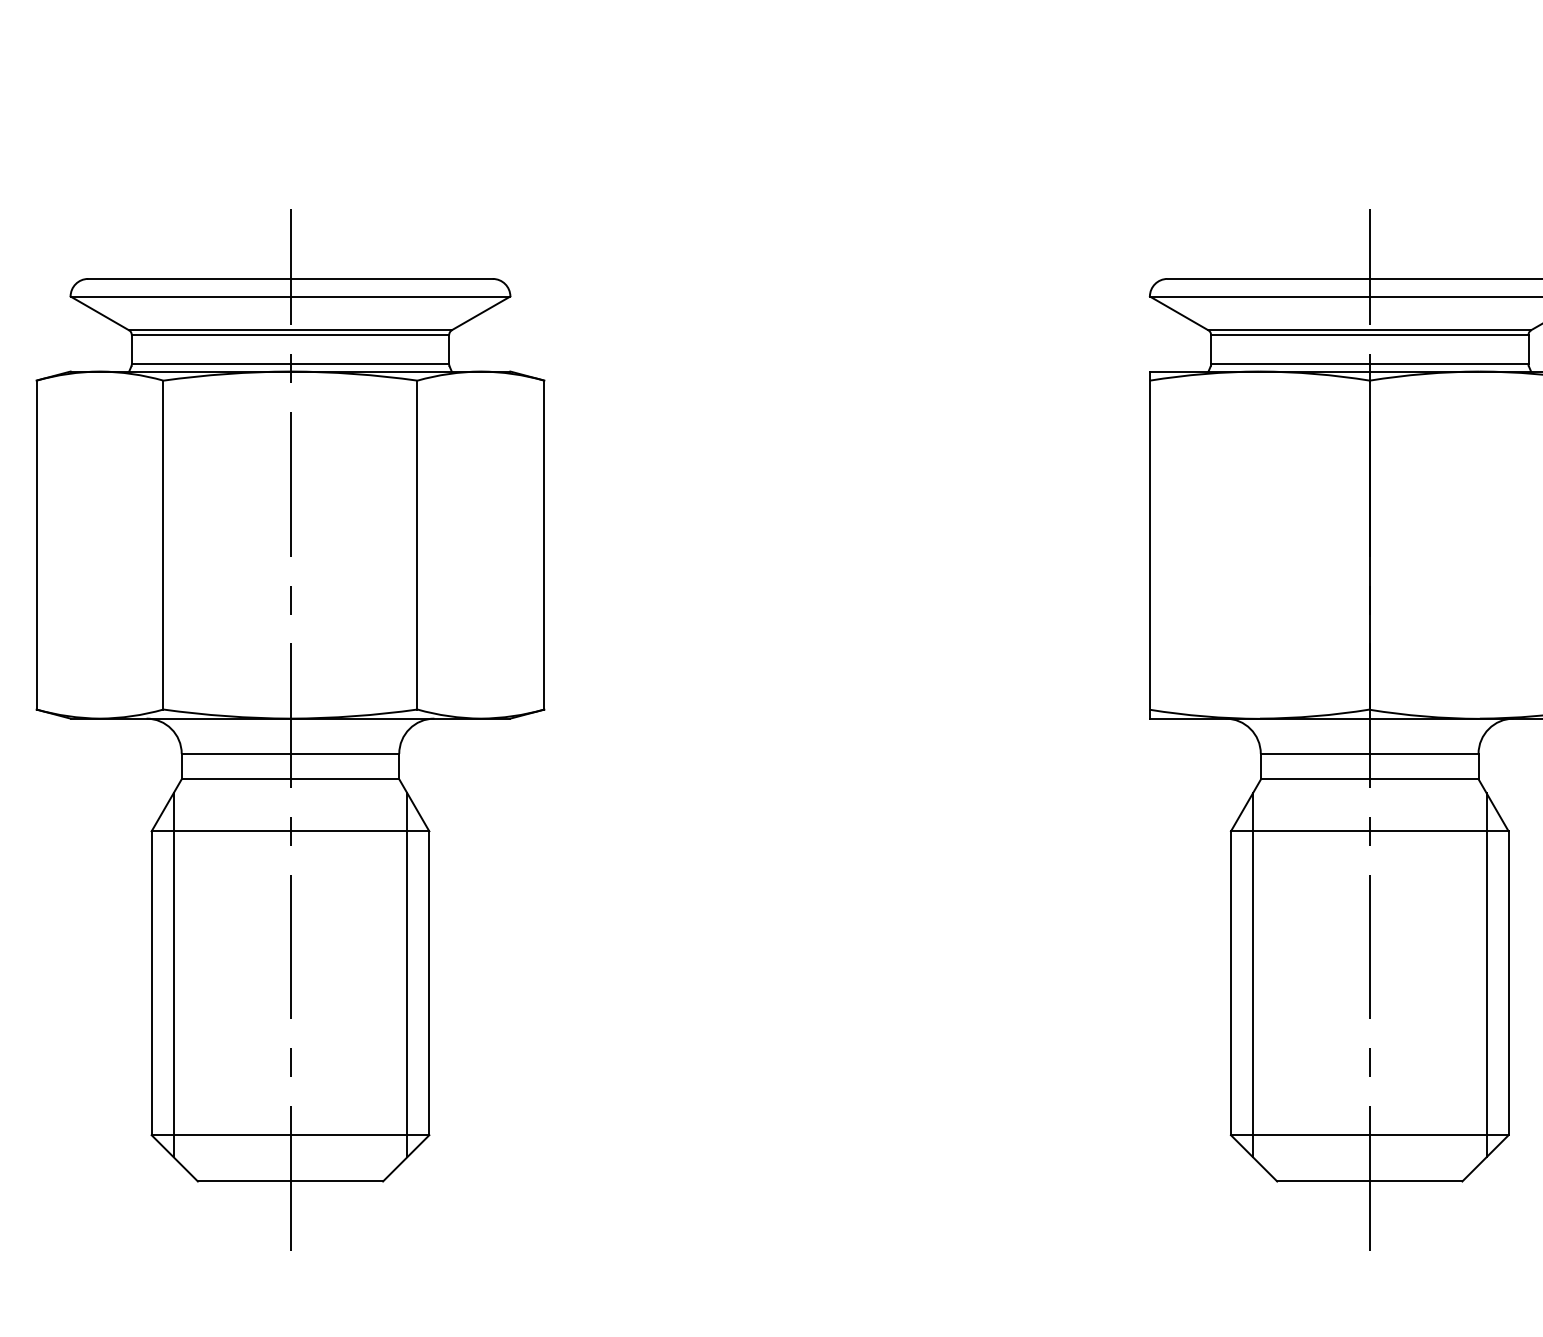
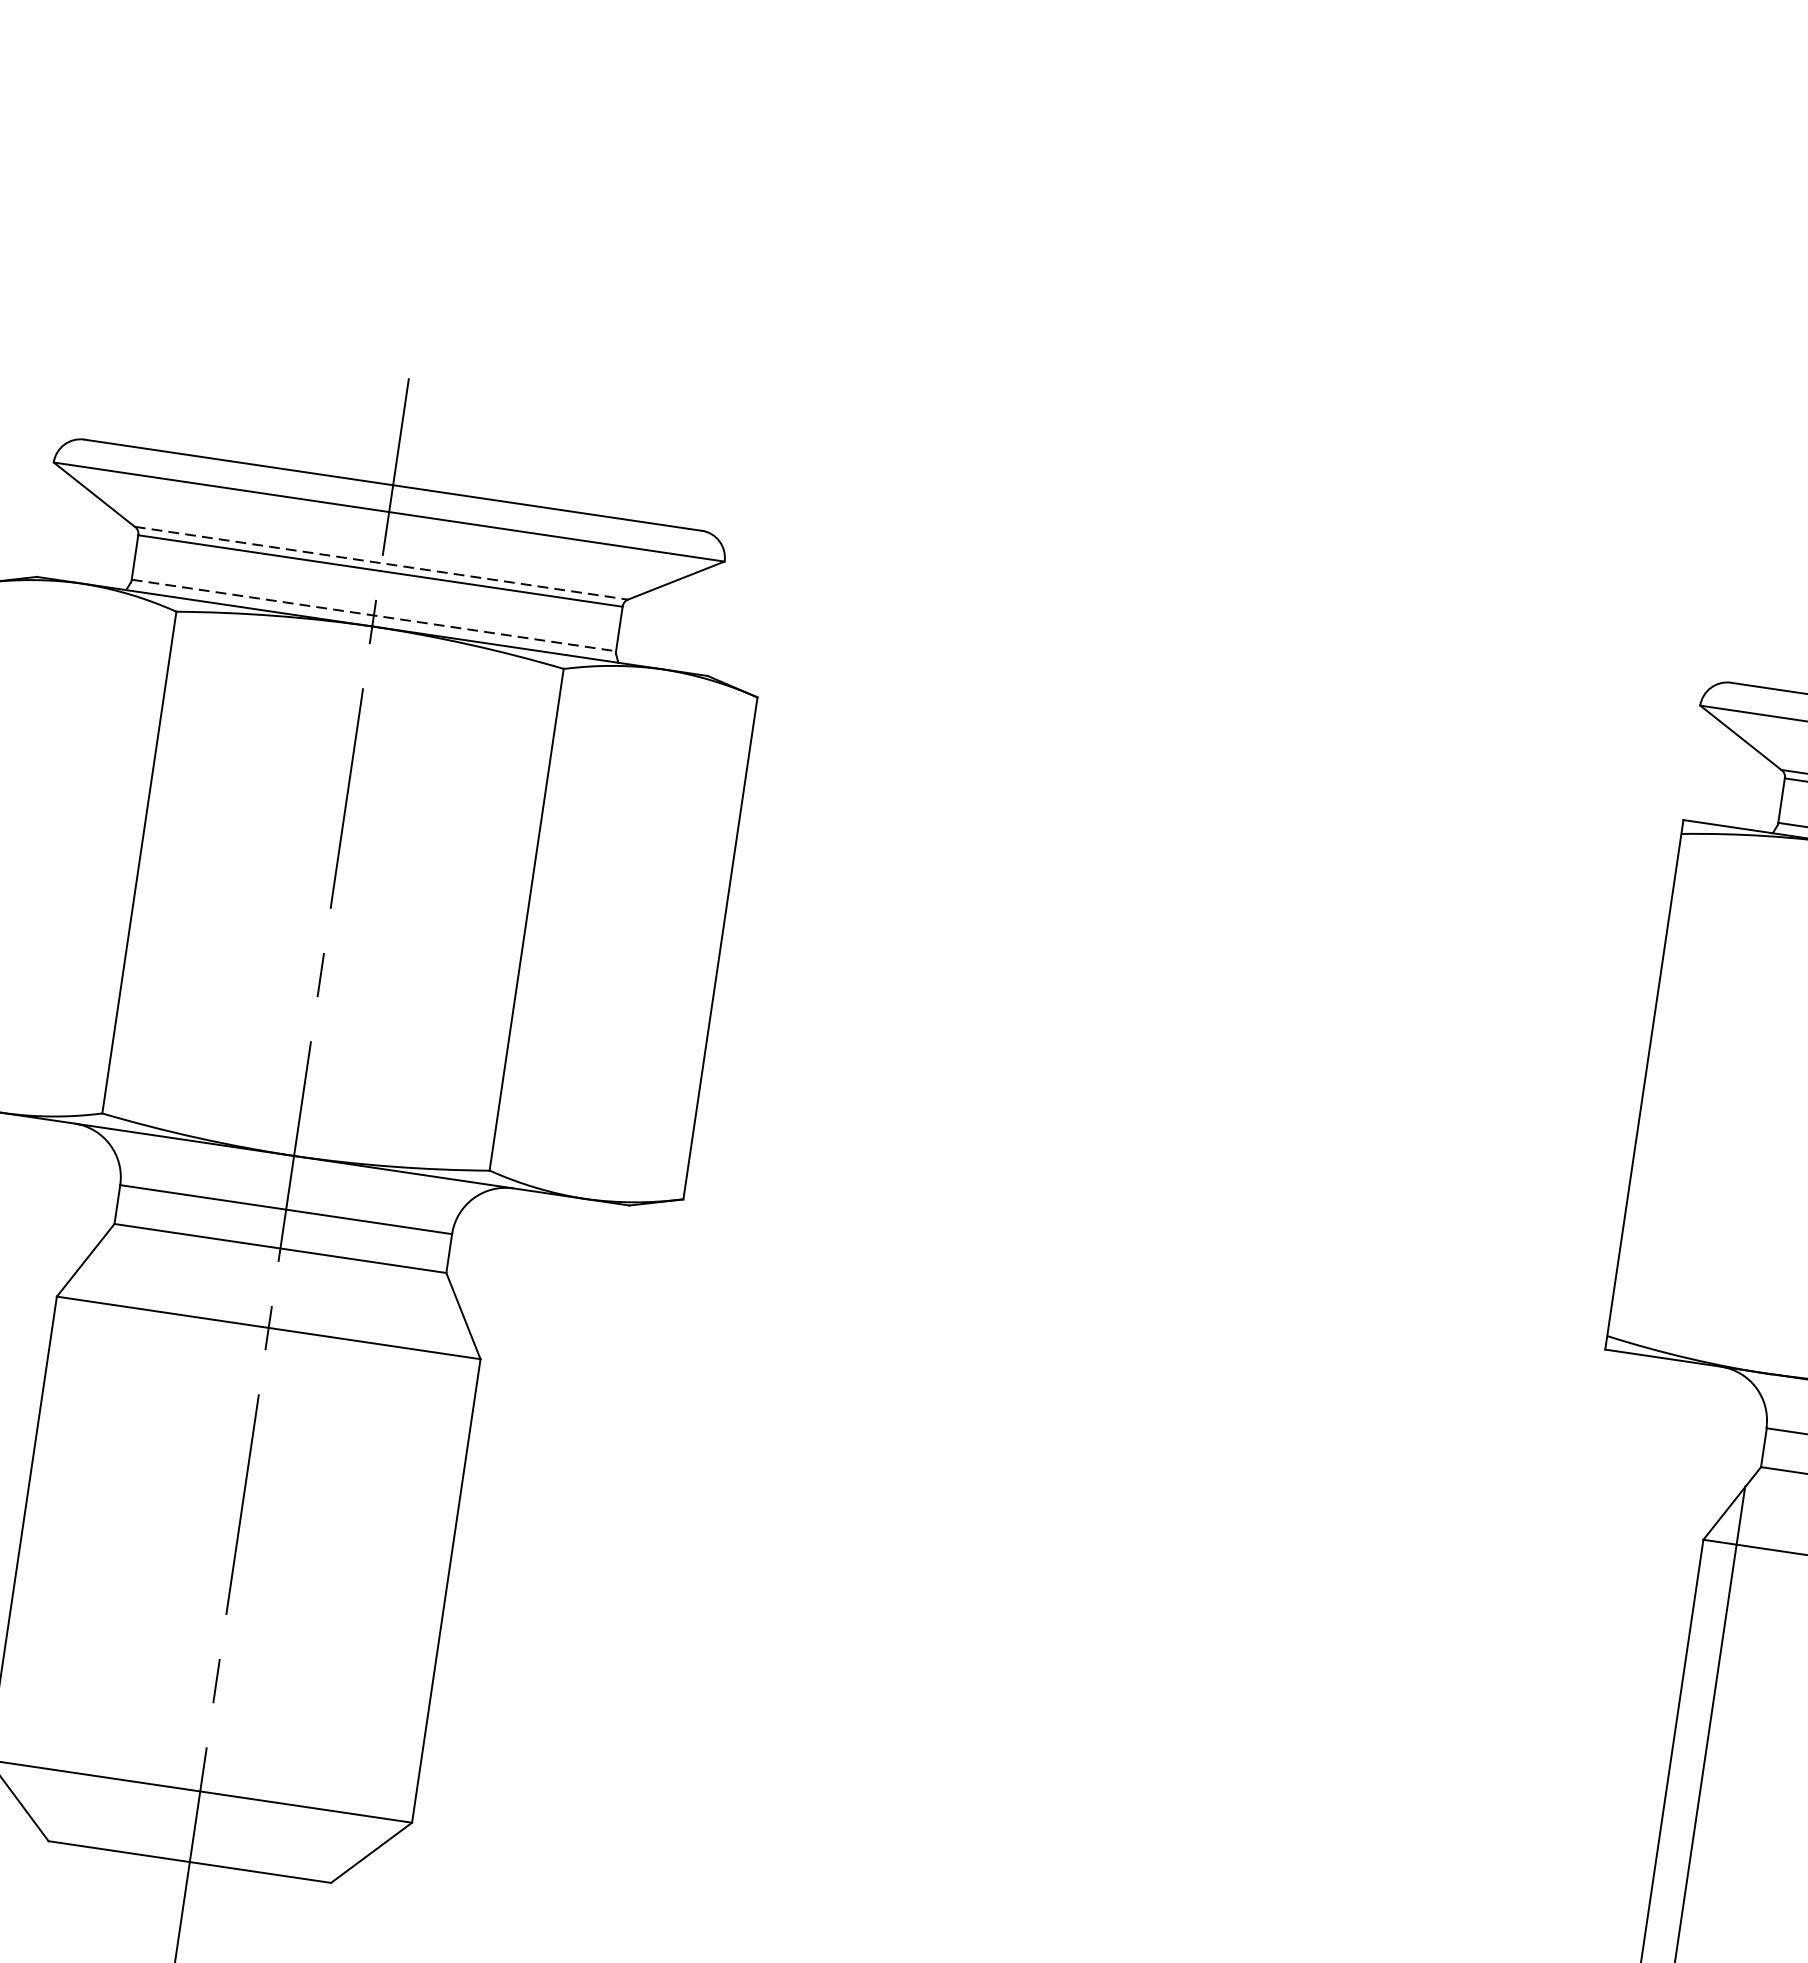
line: (290, 330) -> (381, 563), solid -> dashed
line: (290, 364) -> (373, 615), solid -> dashed
line: (173, 975) -> (57, 1521), removed
line: (407, 975) -> (414, 1574), removed

